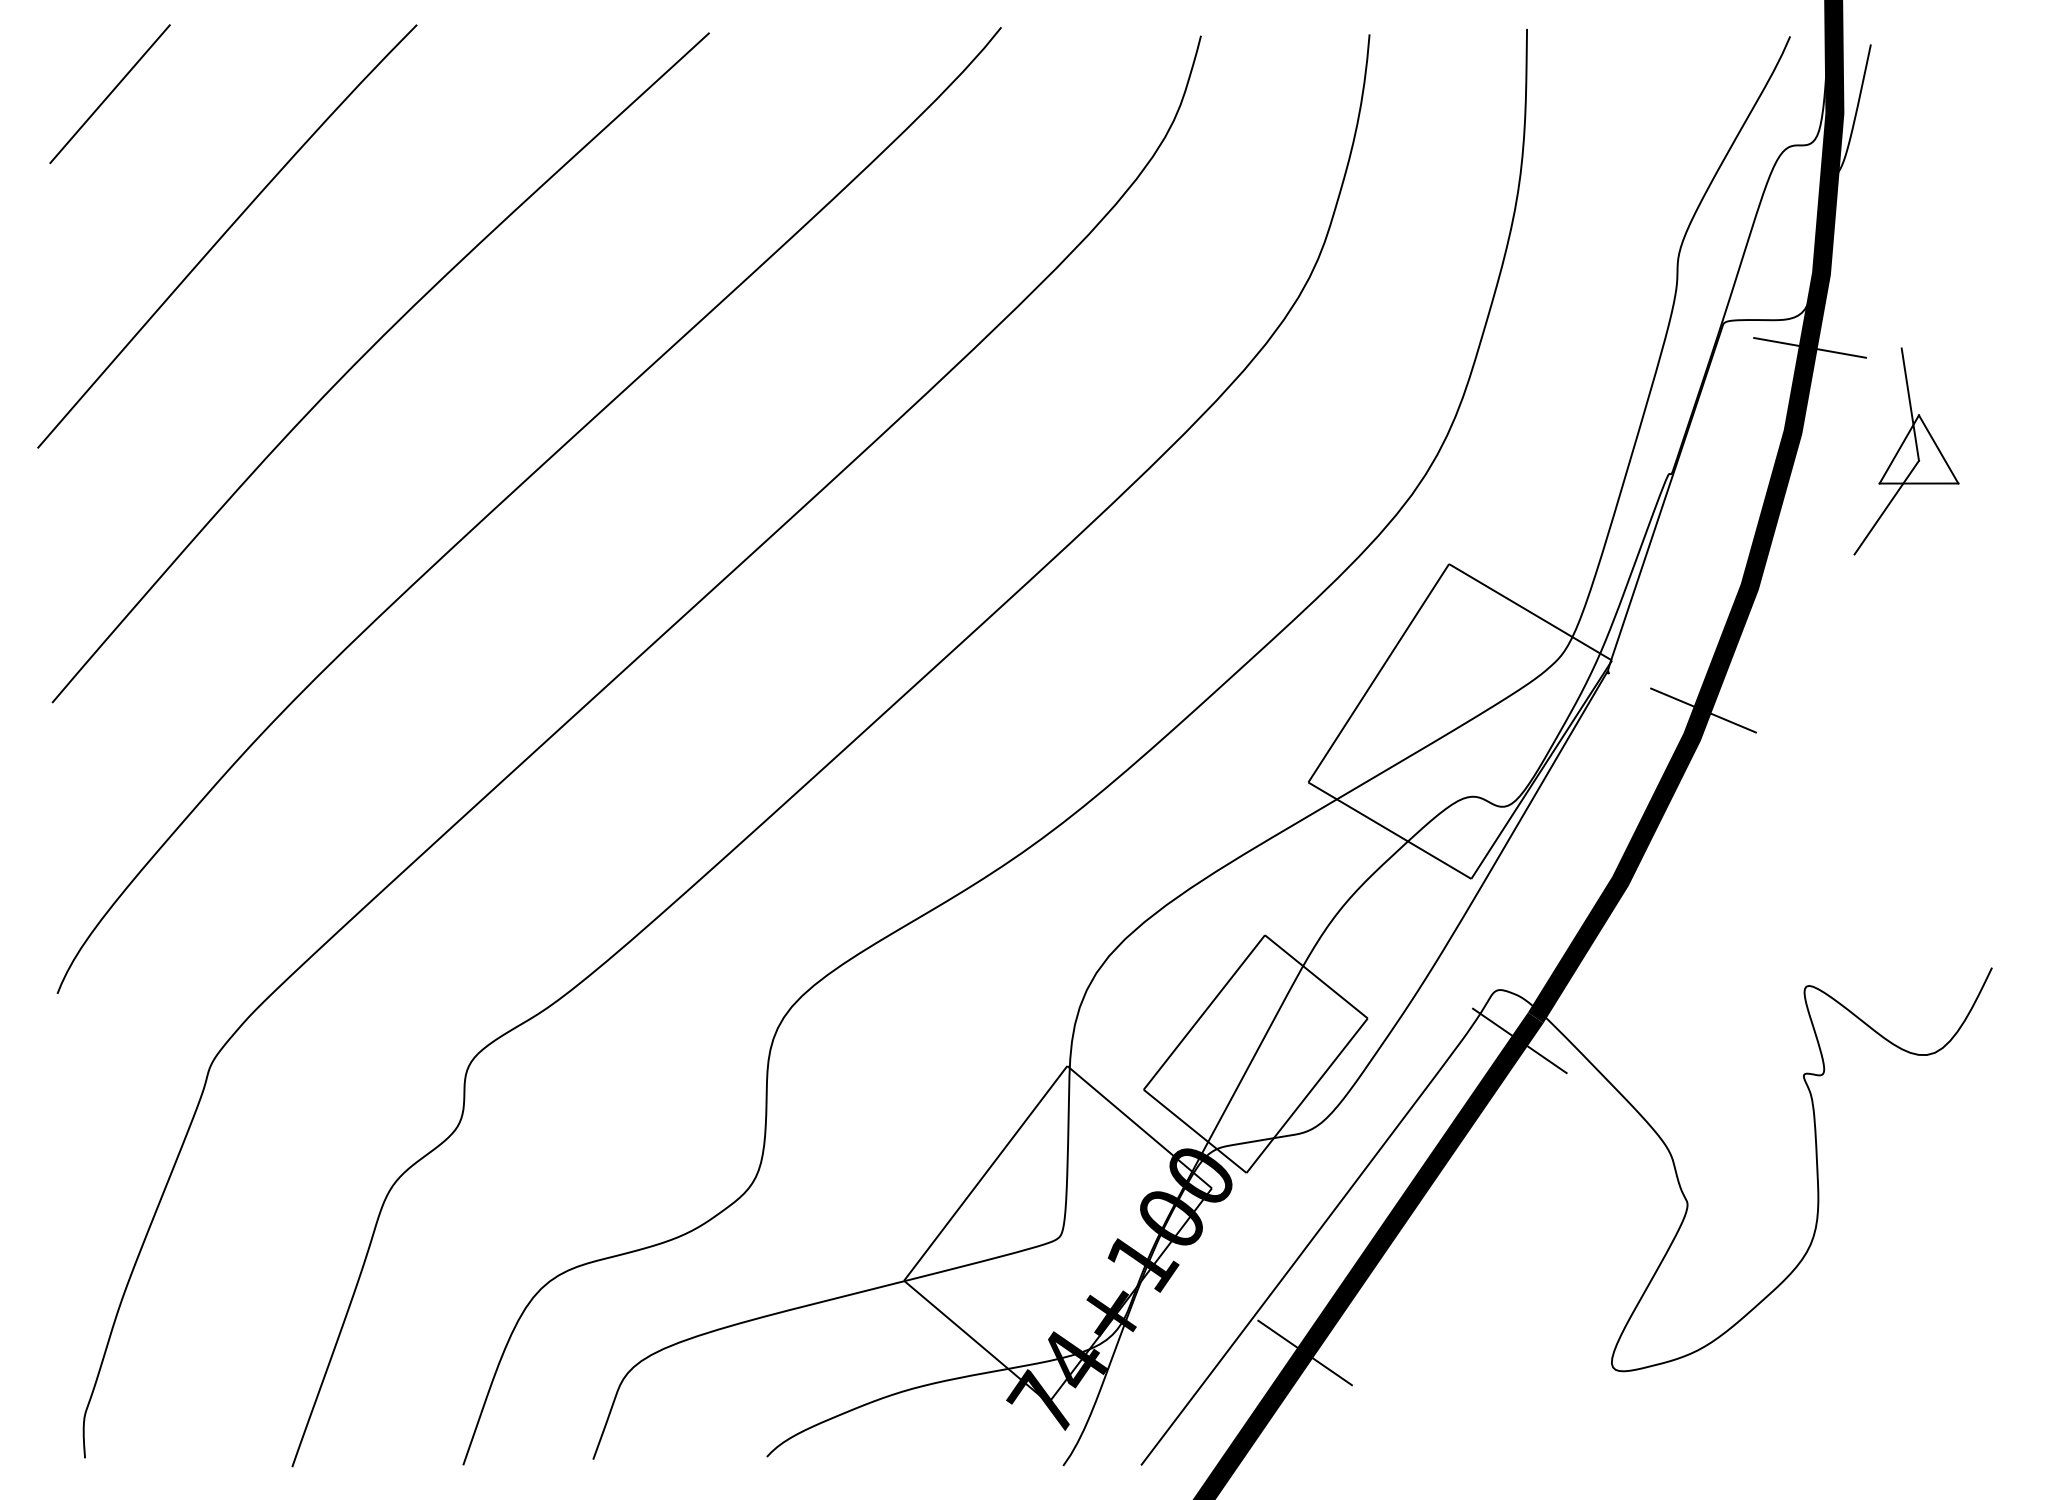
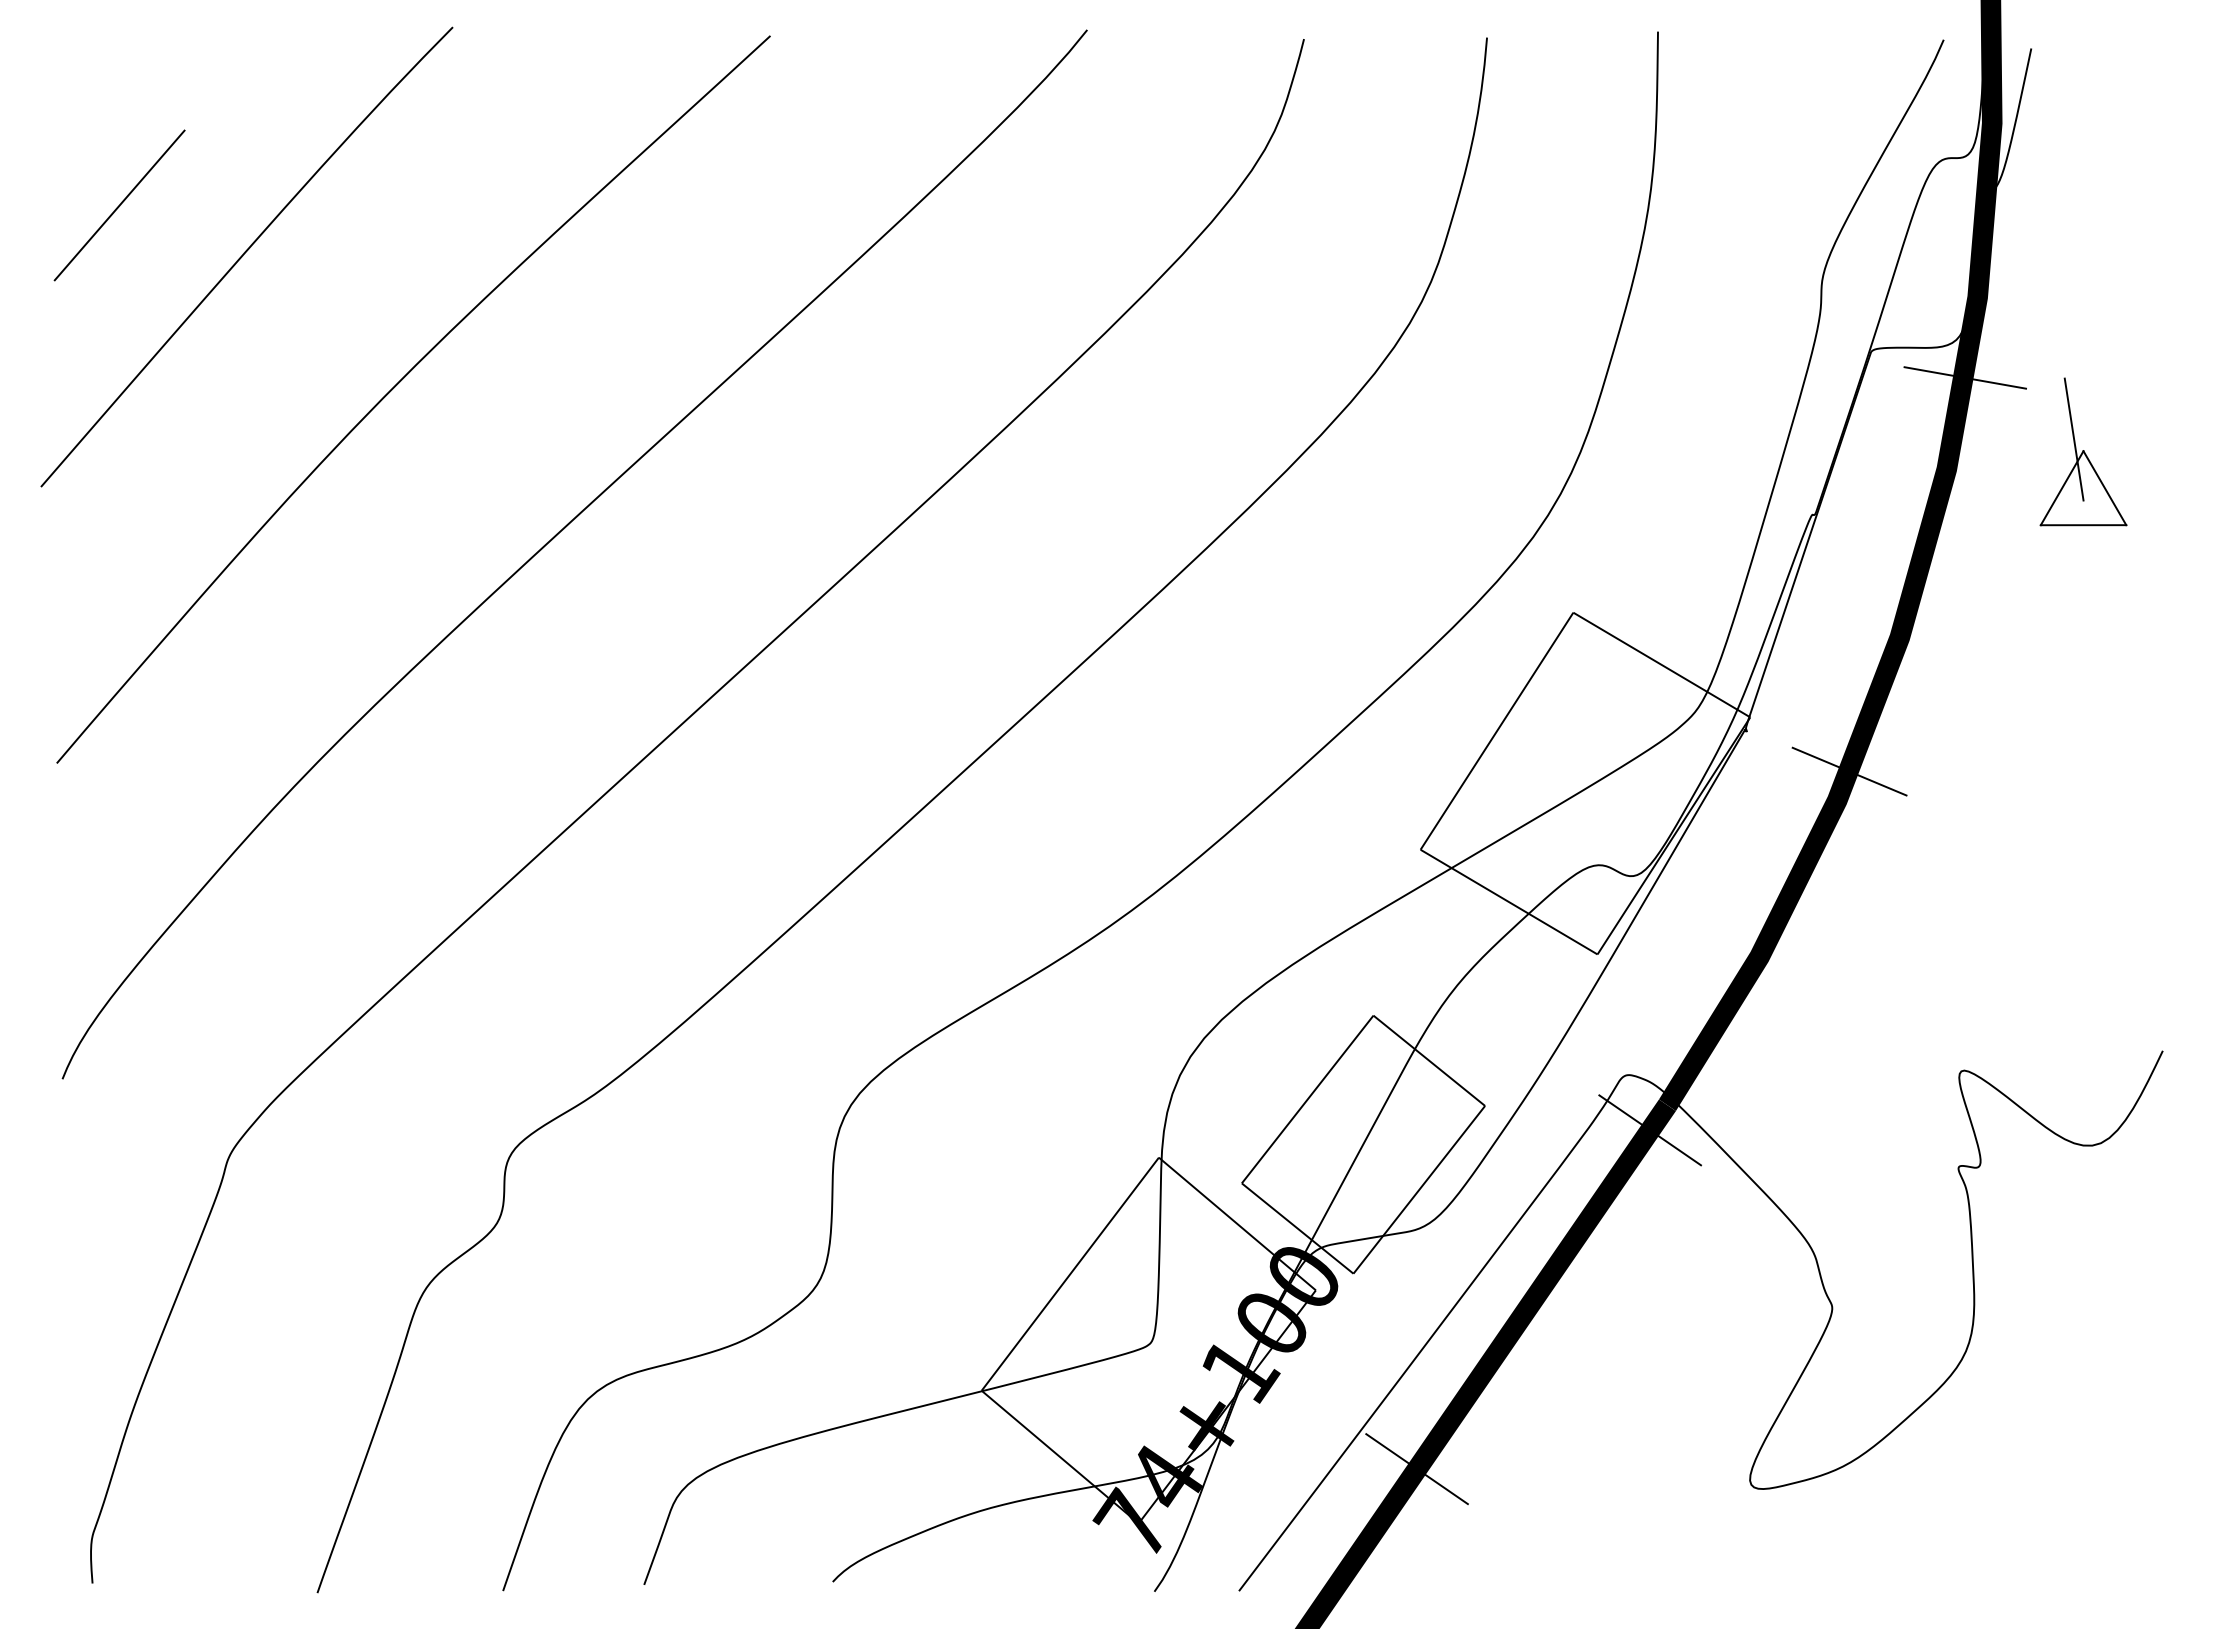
line: (109, 94) -> (119, 205), moved
line: (1886, 507) -> (2048, 551), removed

